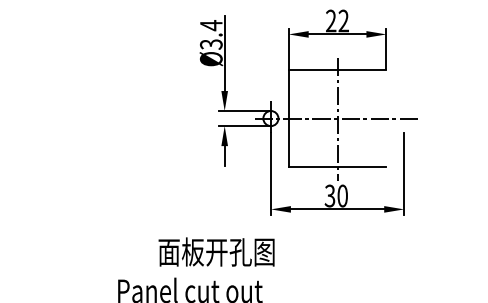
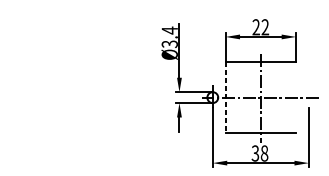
line: (288, 118) -> (225, 97), solid -> dashed
text: (342, 196) -> (264, 153), 30 -> 38

